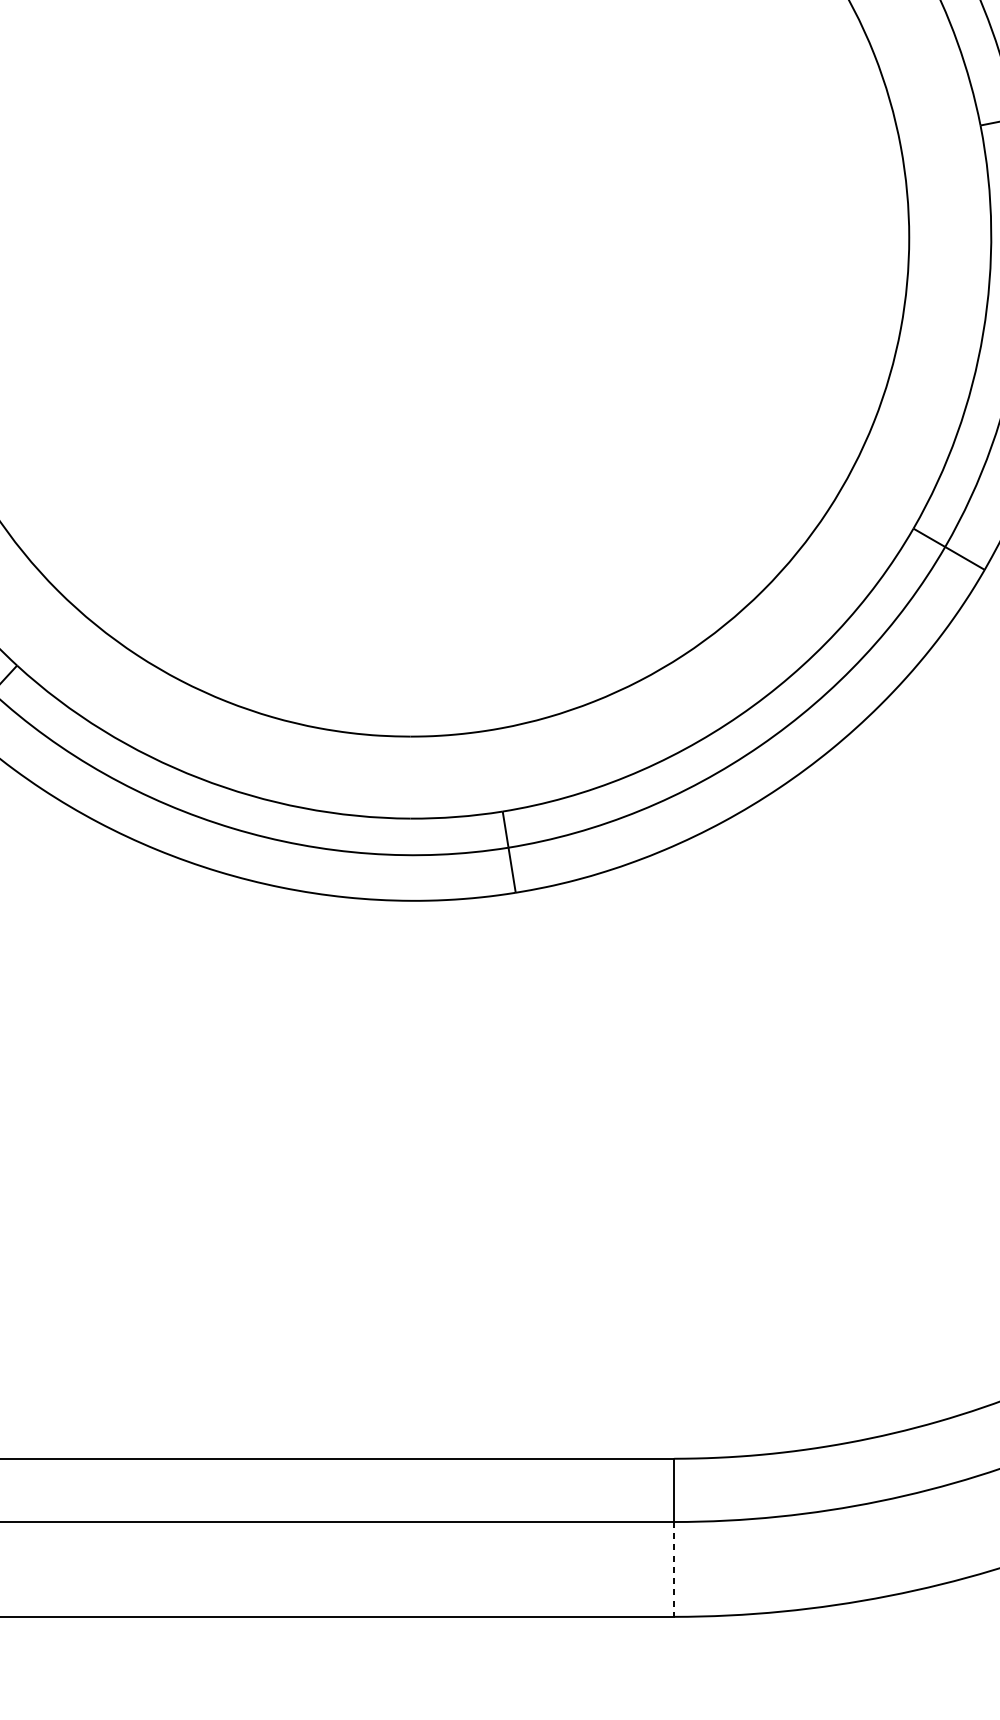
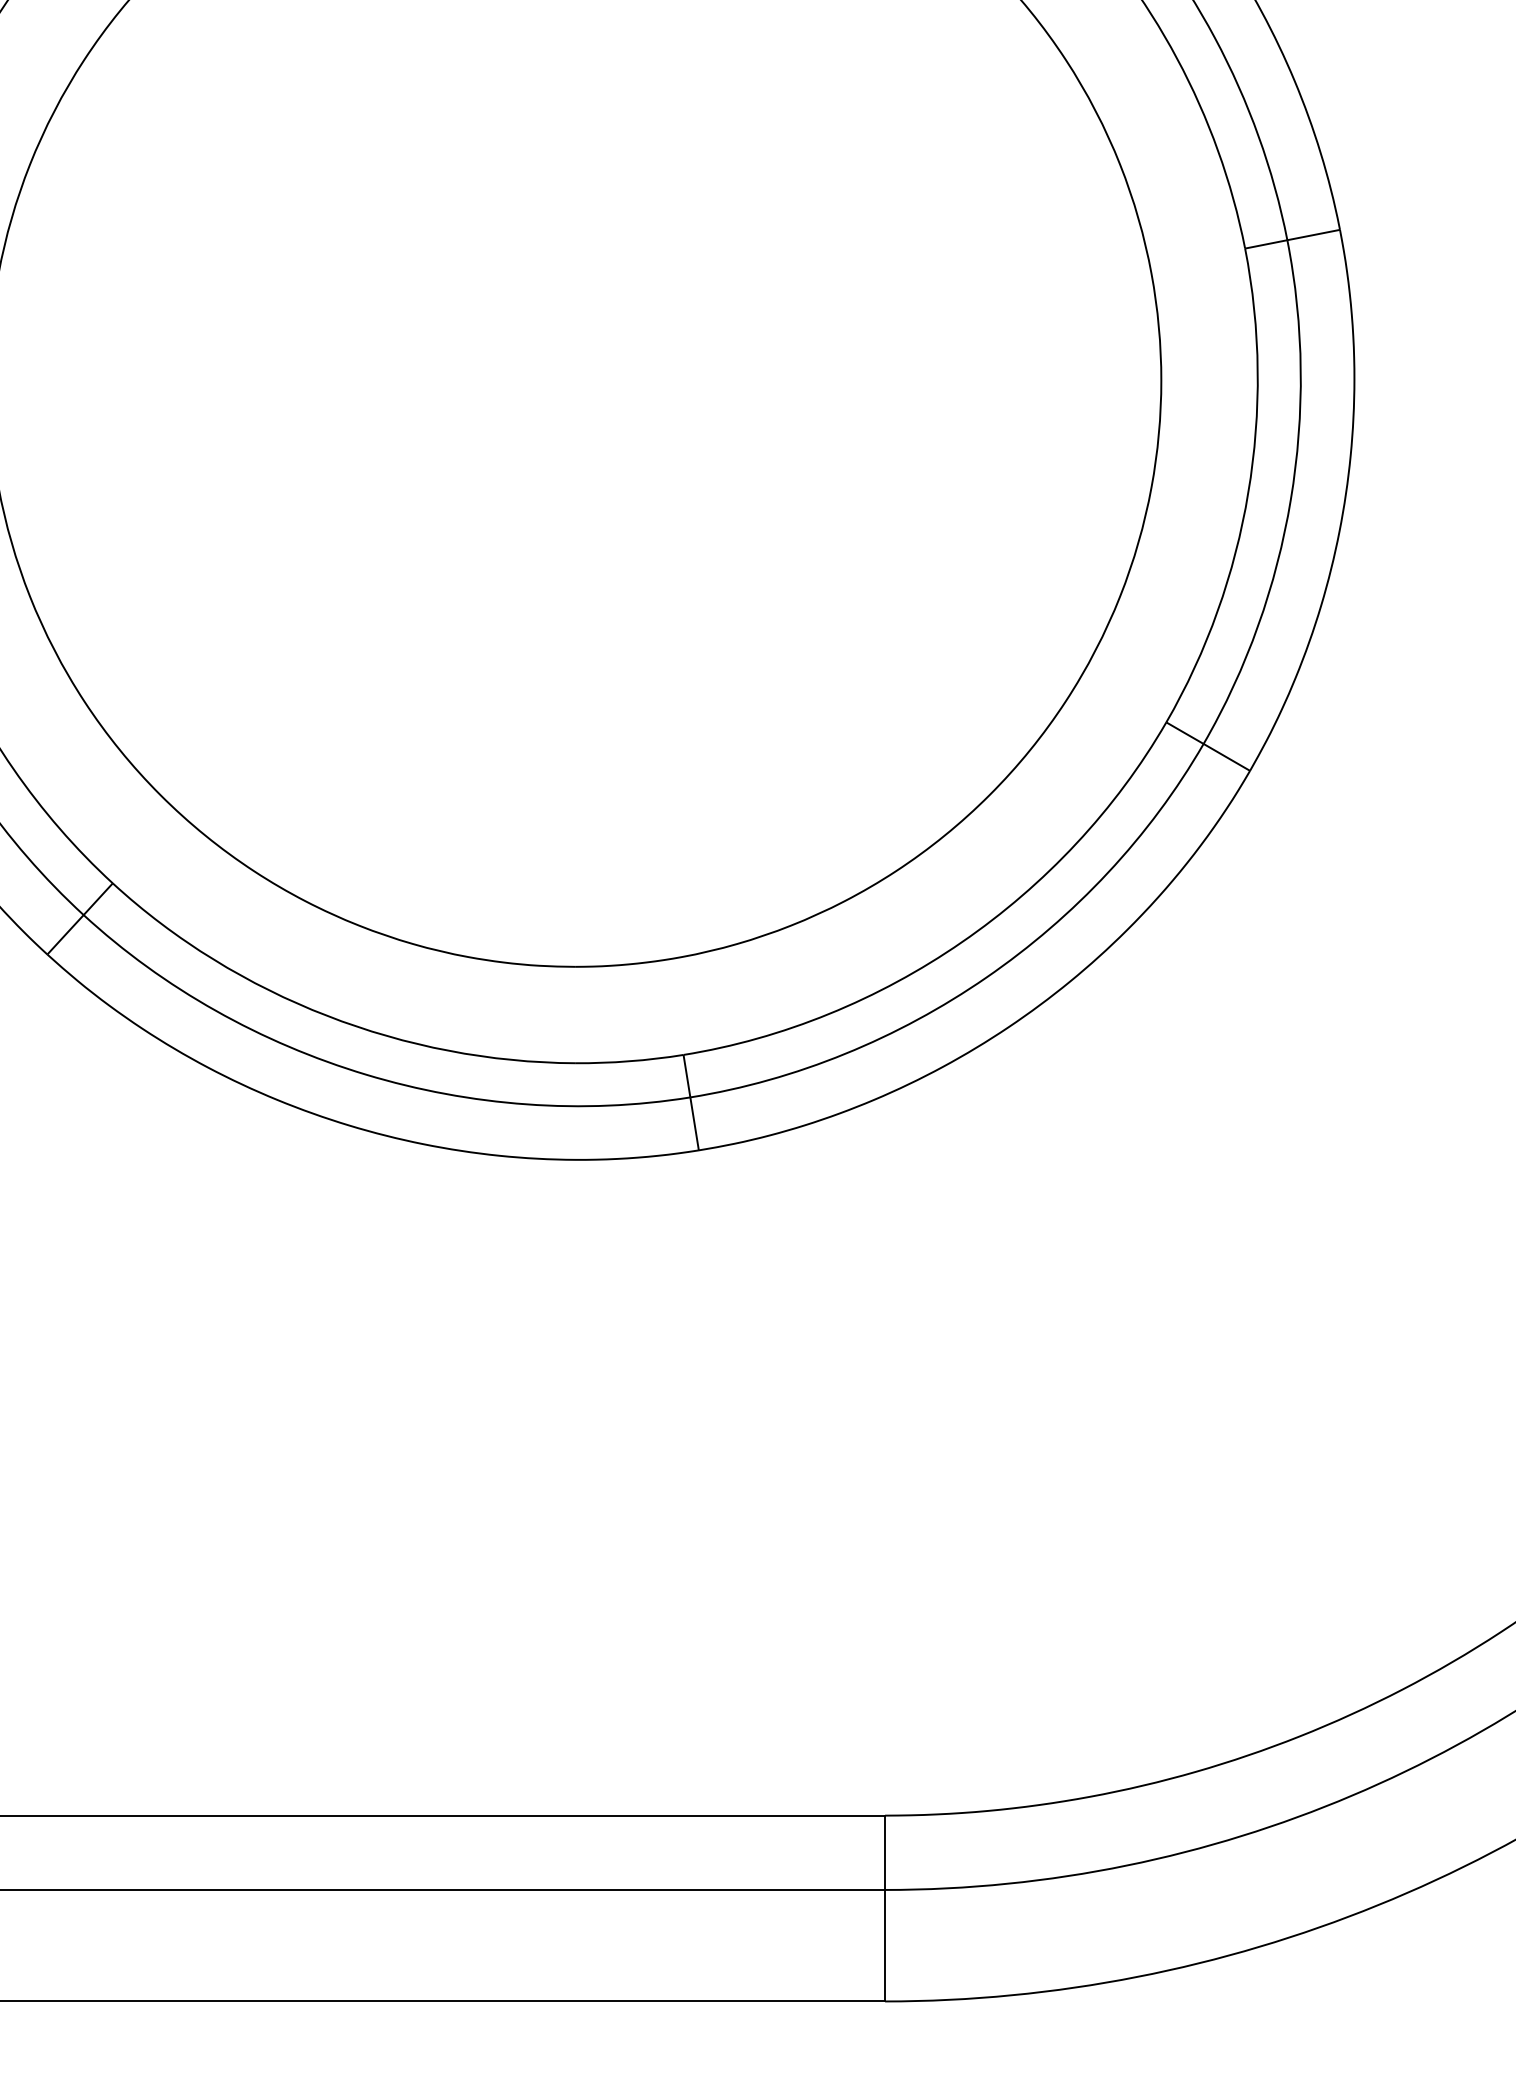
line: (674, 1569) -> (885, 1945), dashed -> solid

